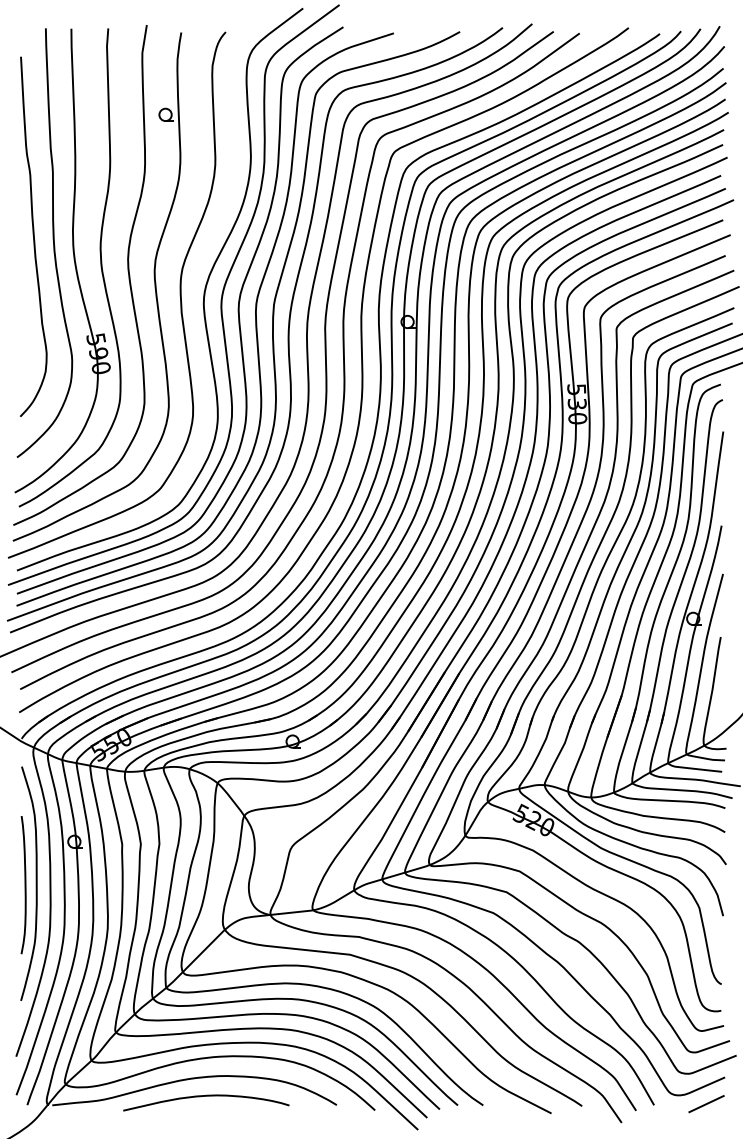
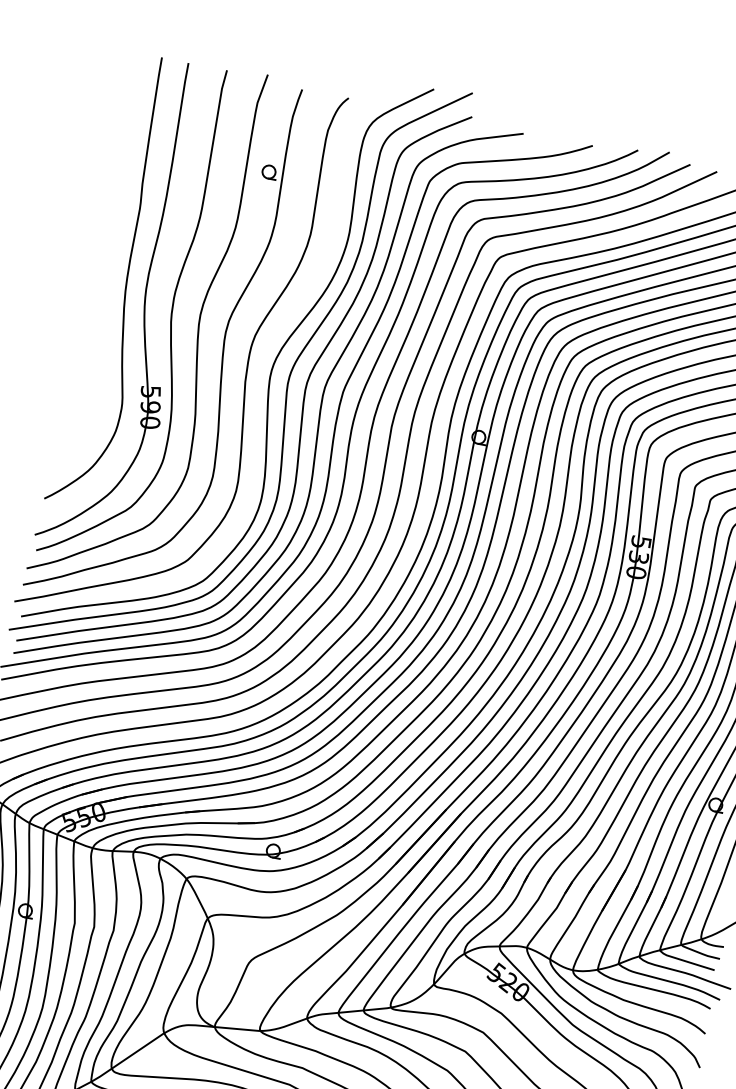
curve: (33, 236) -> (106, 271), removed

